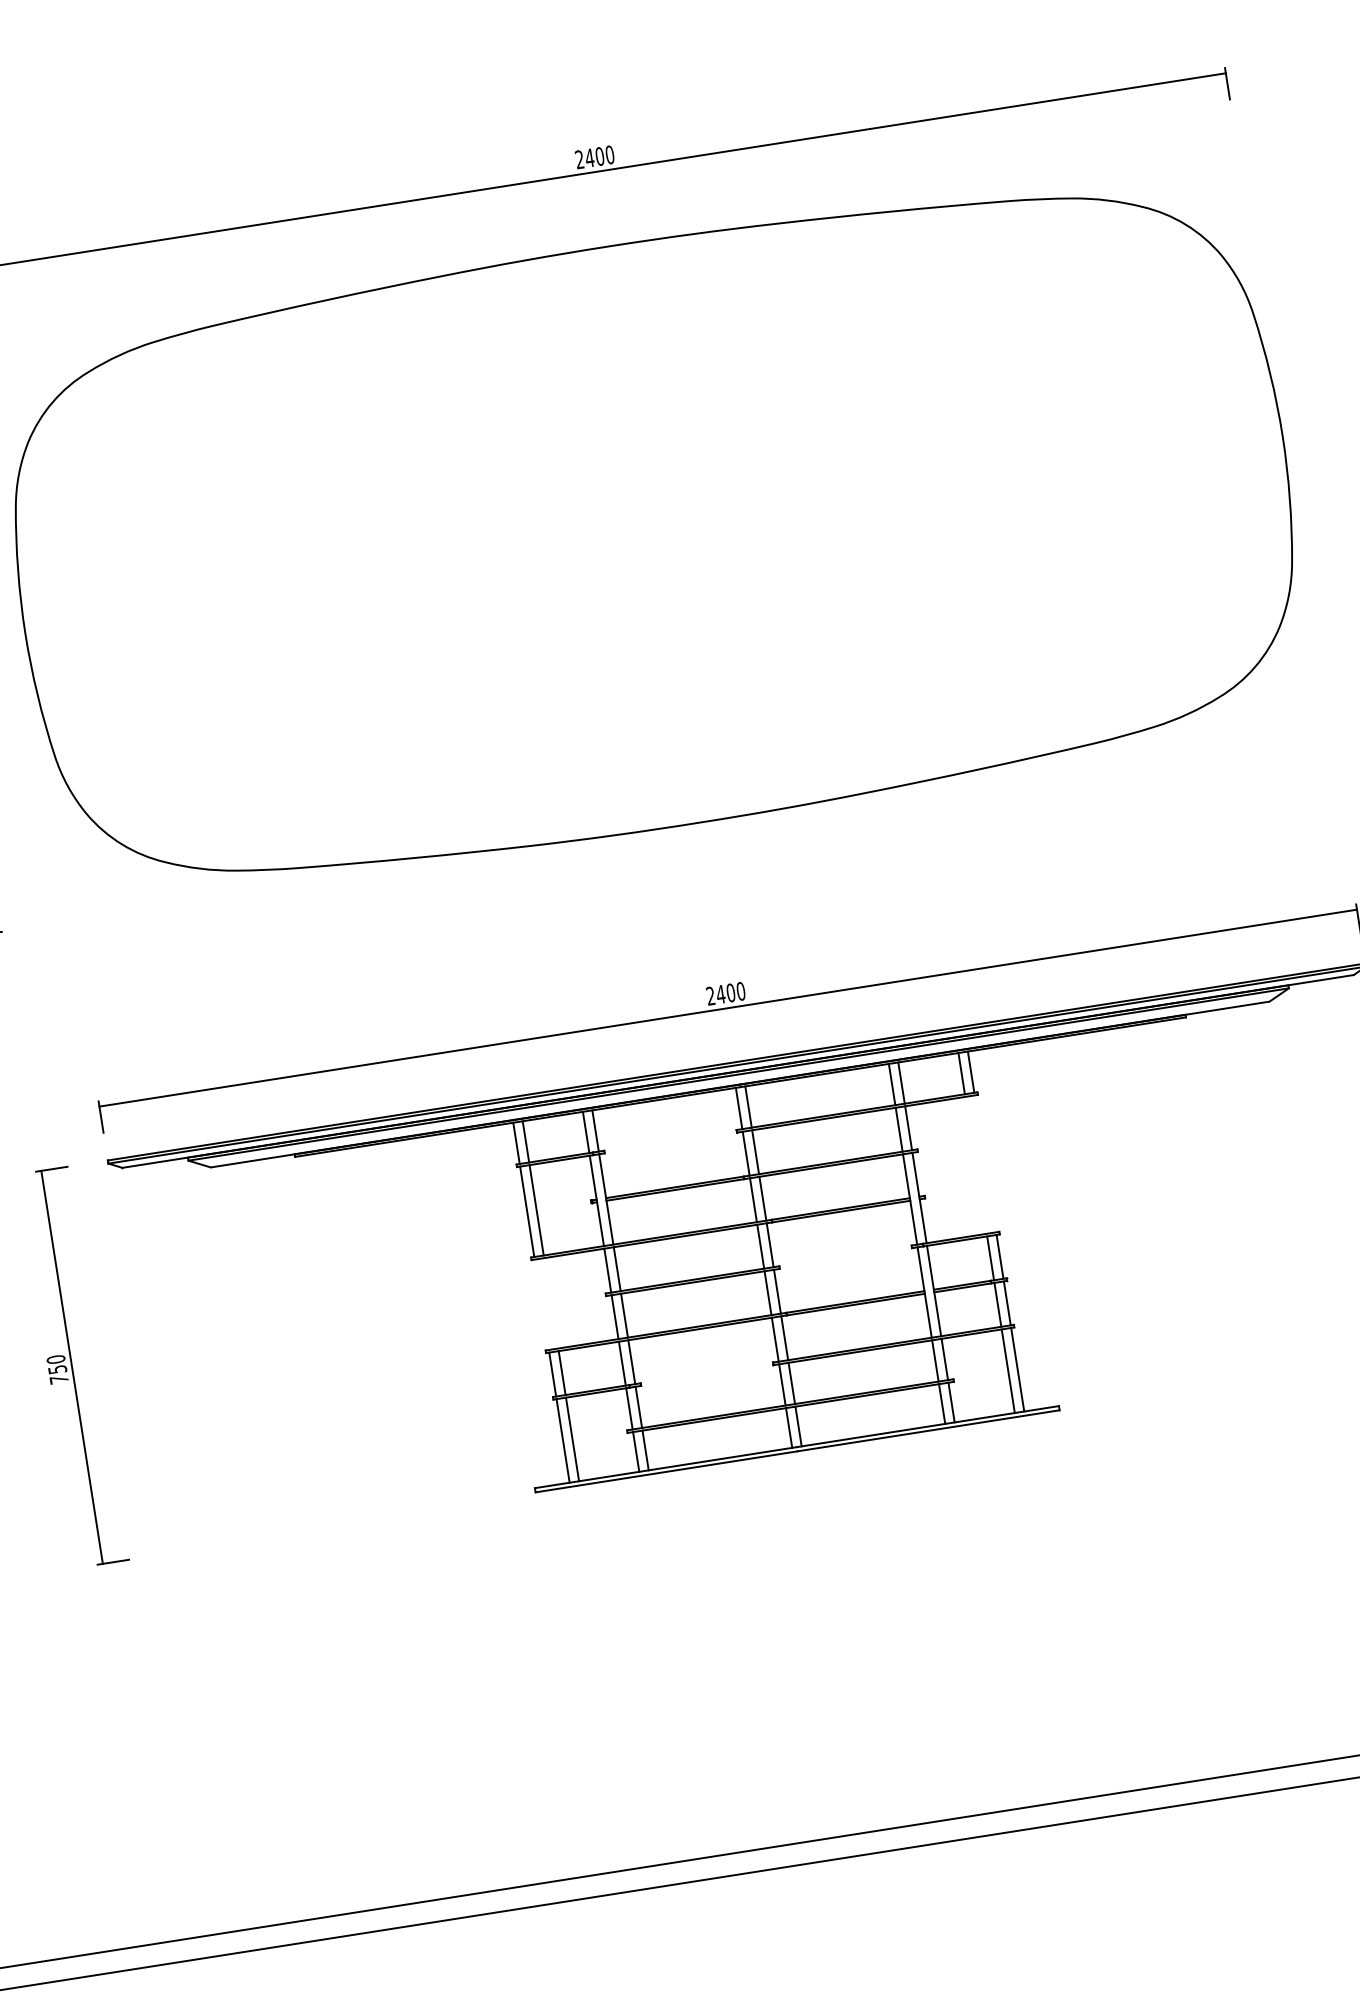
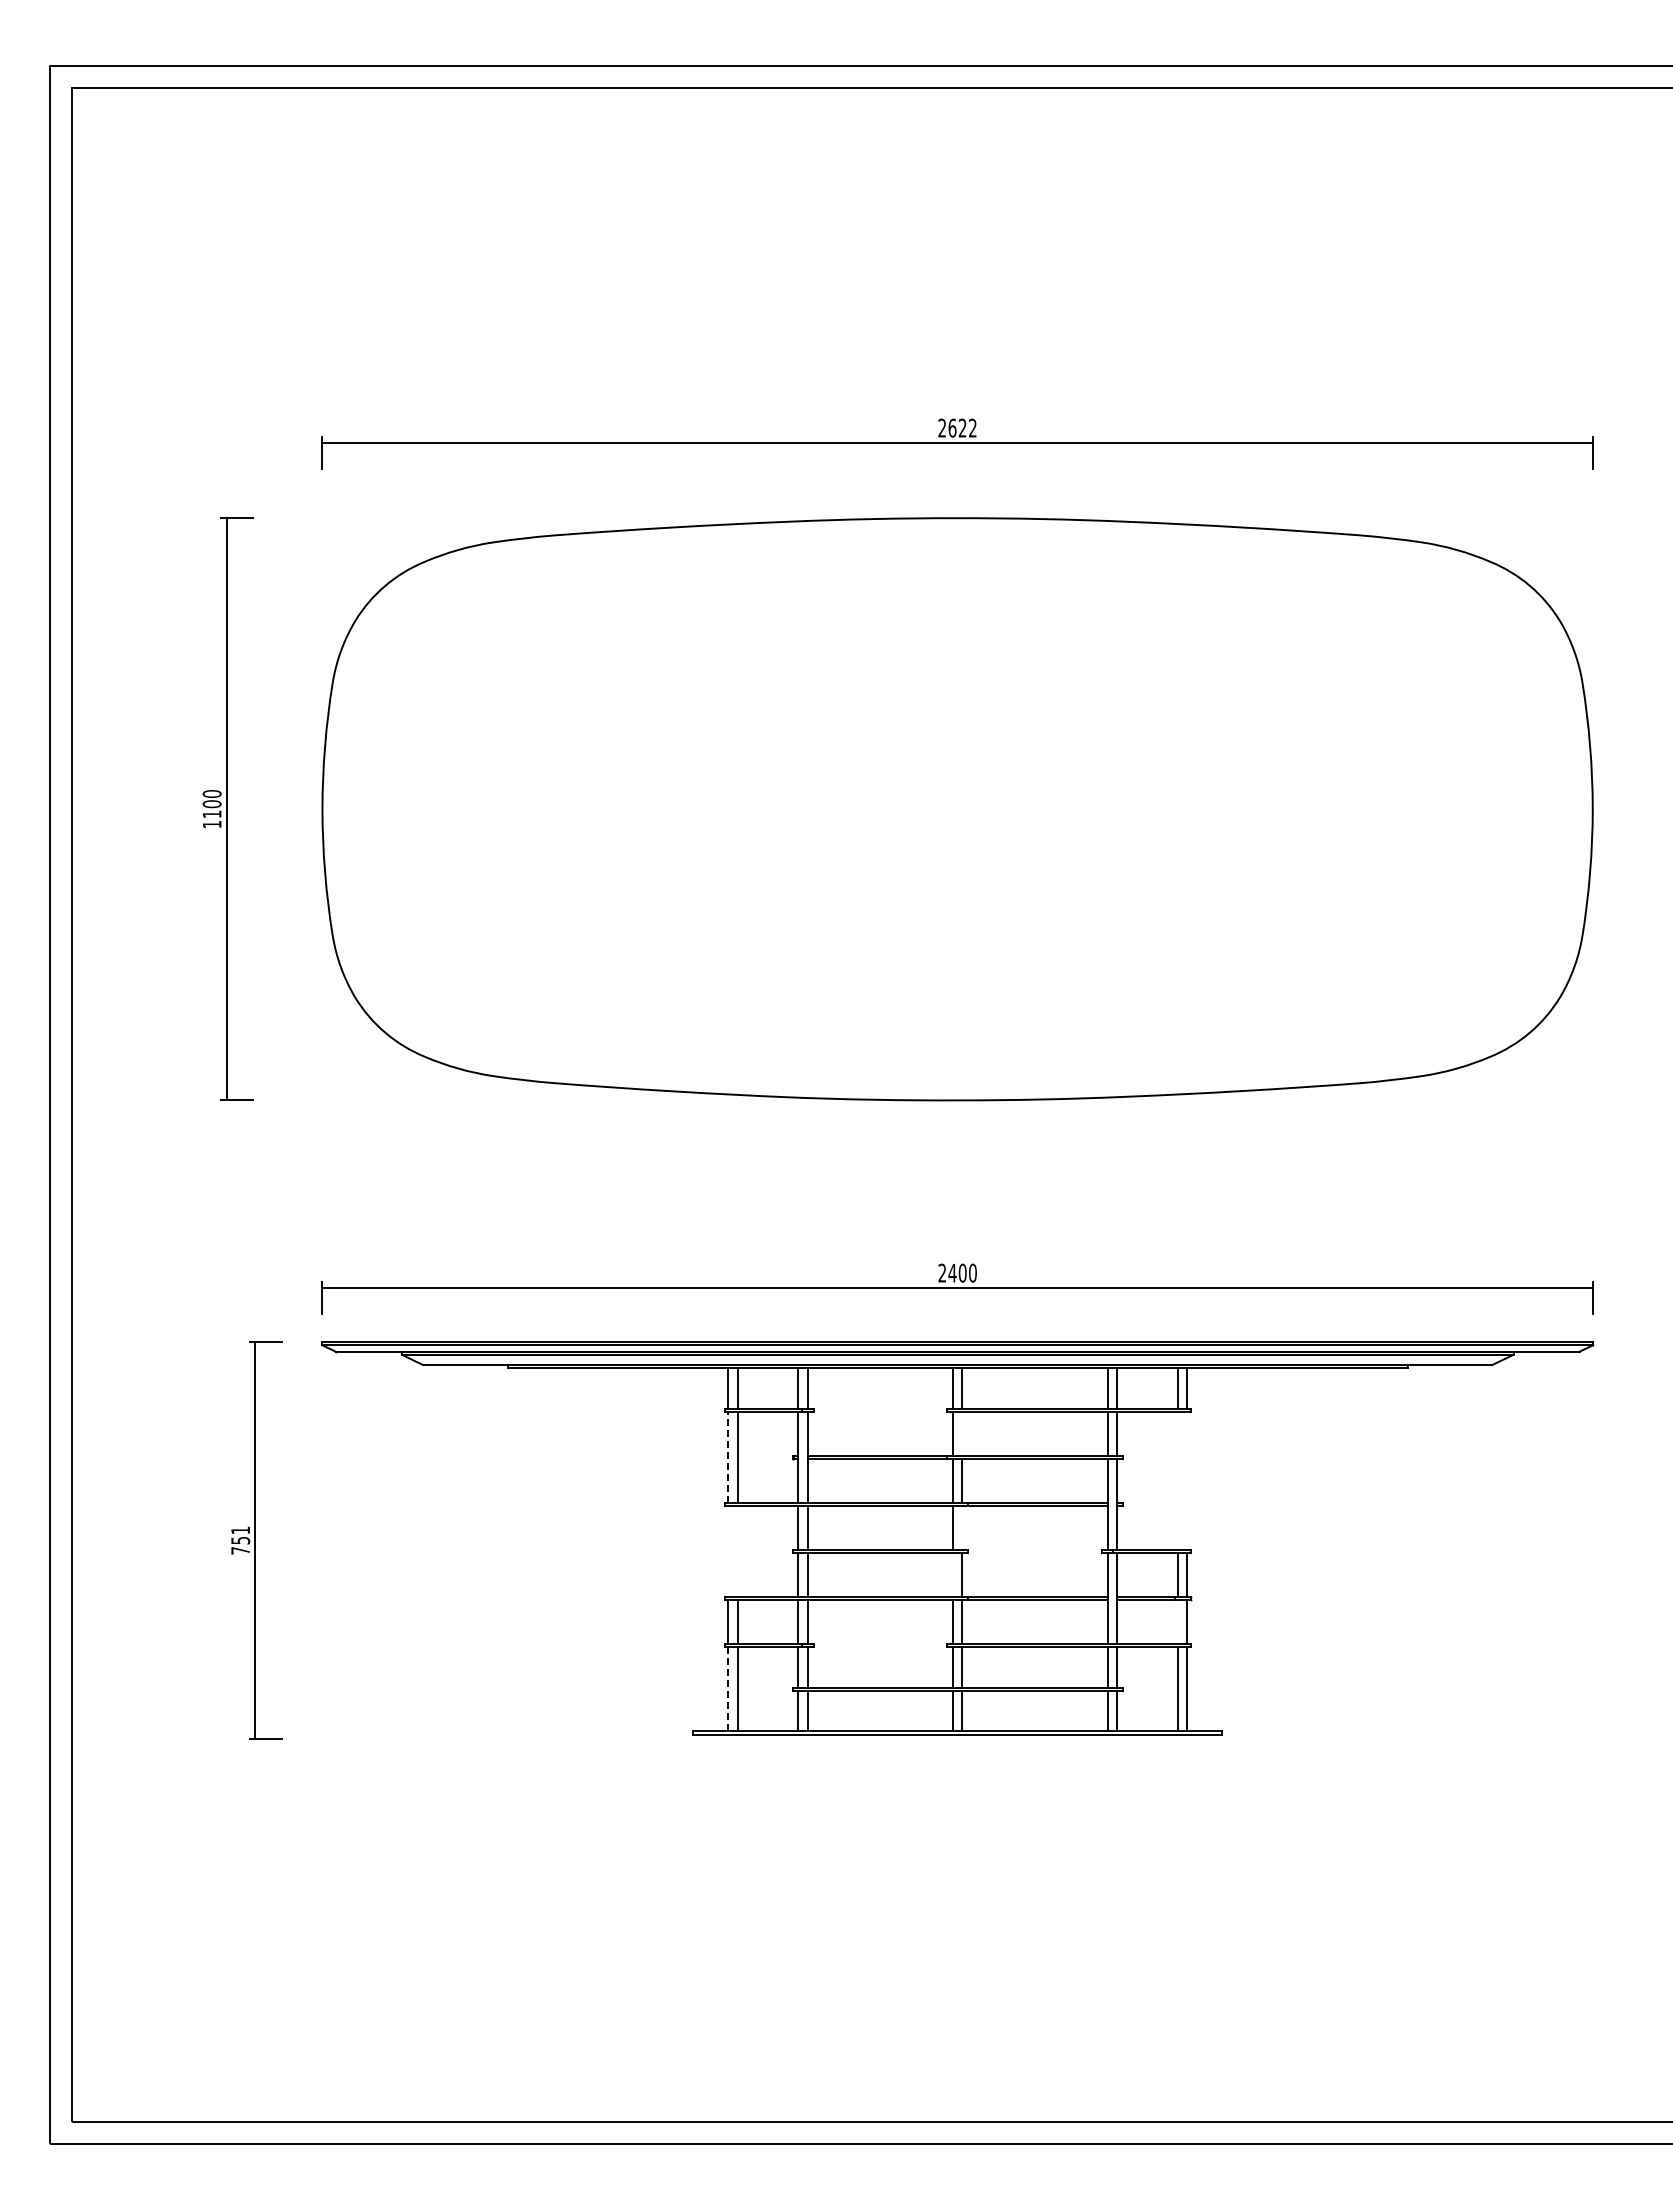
text: (599, 155) -> (962, 427), 2400 -> 2622
line: (755, 1151) -> (962, 1433), removed
line: (527, 1211) -> (728, 1457), solid -> dashed
line: (770, 1244) -> (962, 1527), removed
line: (767, 1292) -> (952, 1574), removed
line: (997, 1304) -> (1177, 1621), removed
text: (55, 1359) -> (240, 1530), 750 -> 751
line: (563, 1441) -> (728, 1689), solid -> dashed

